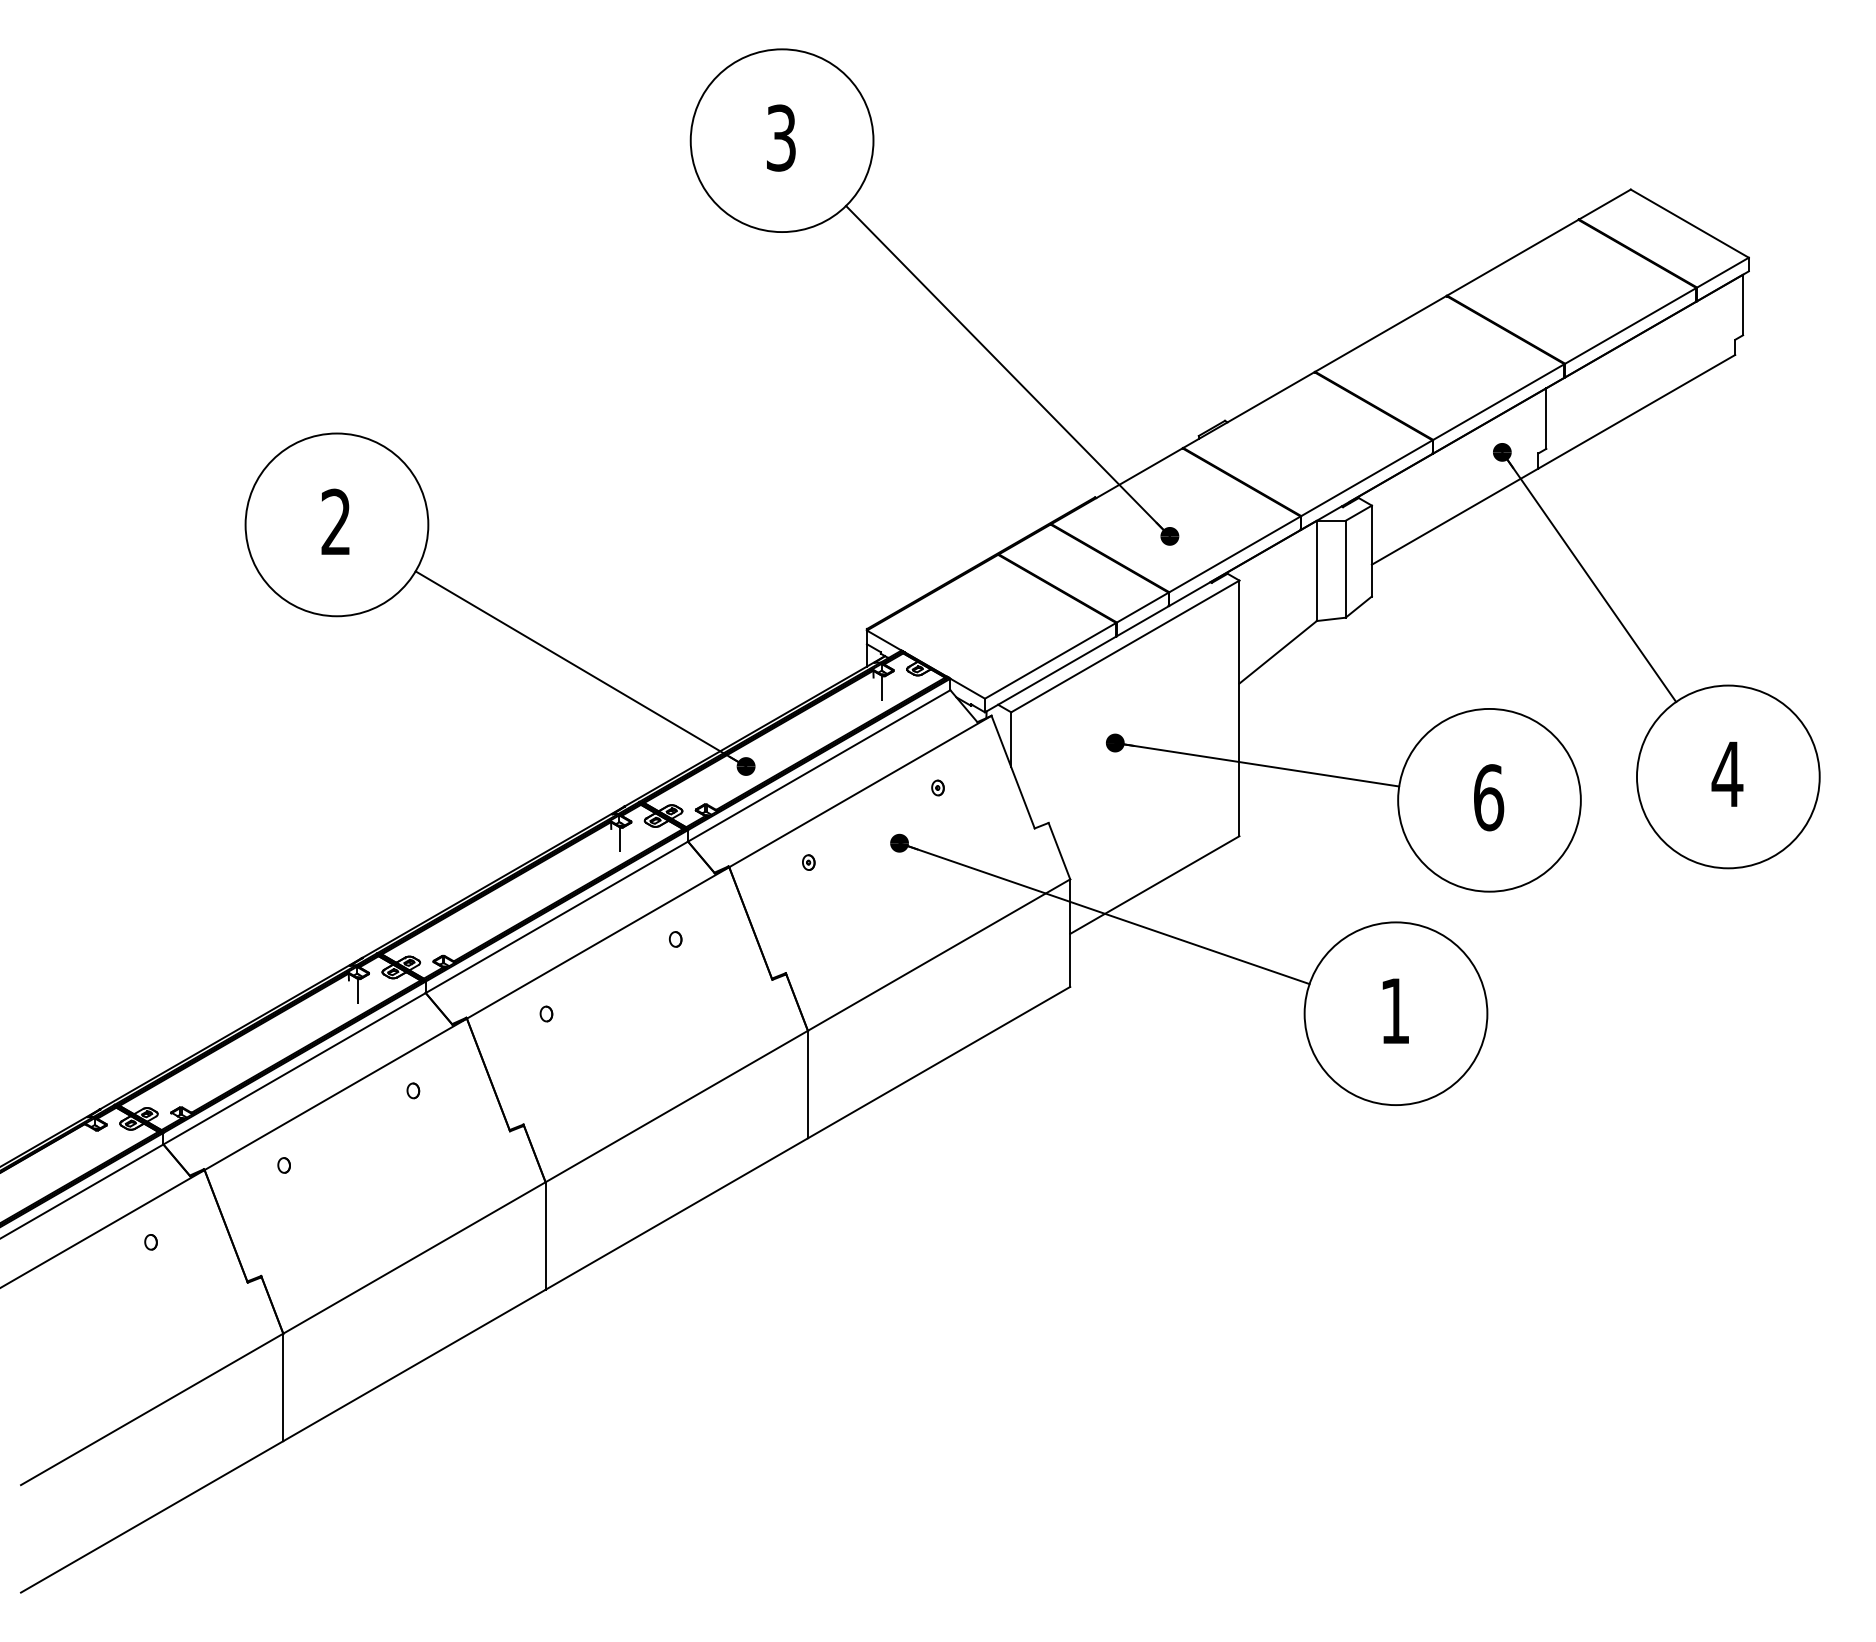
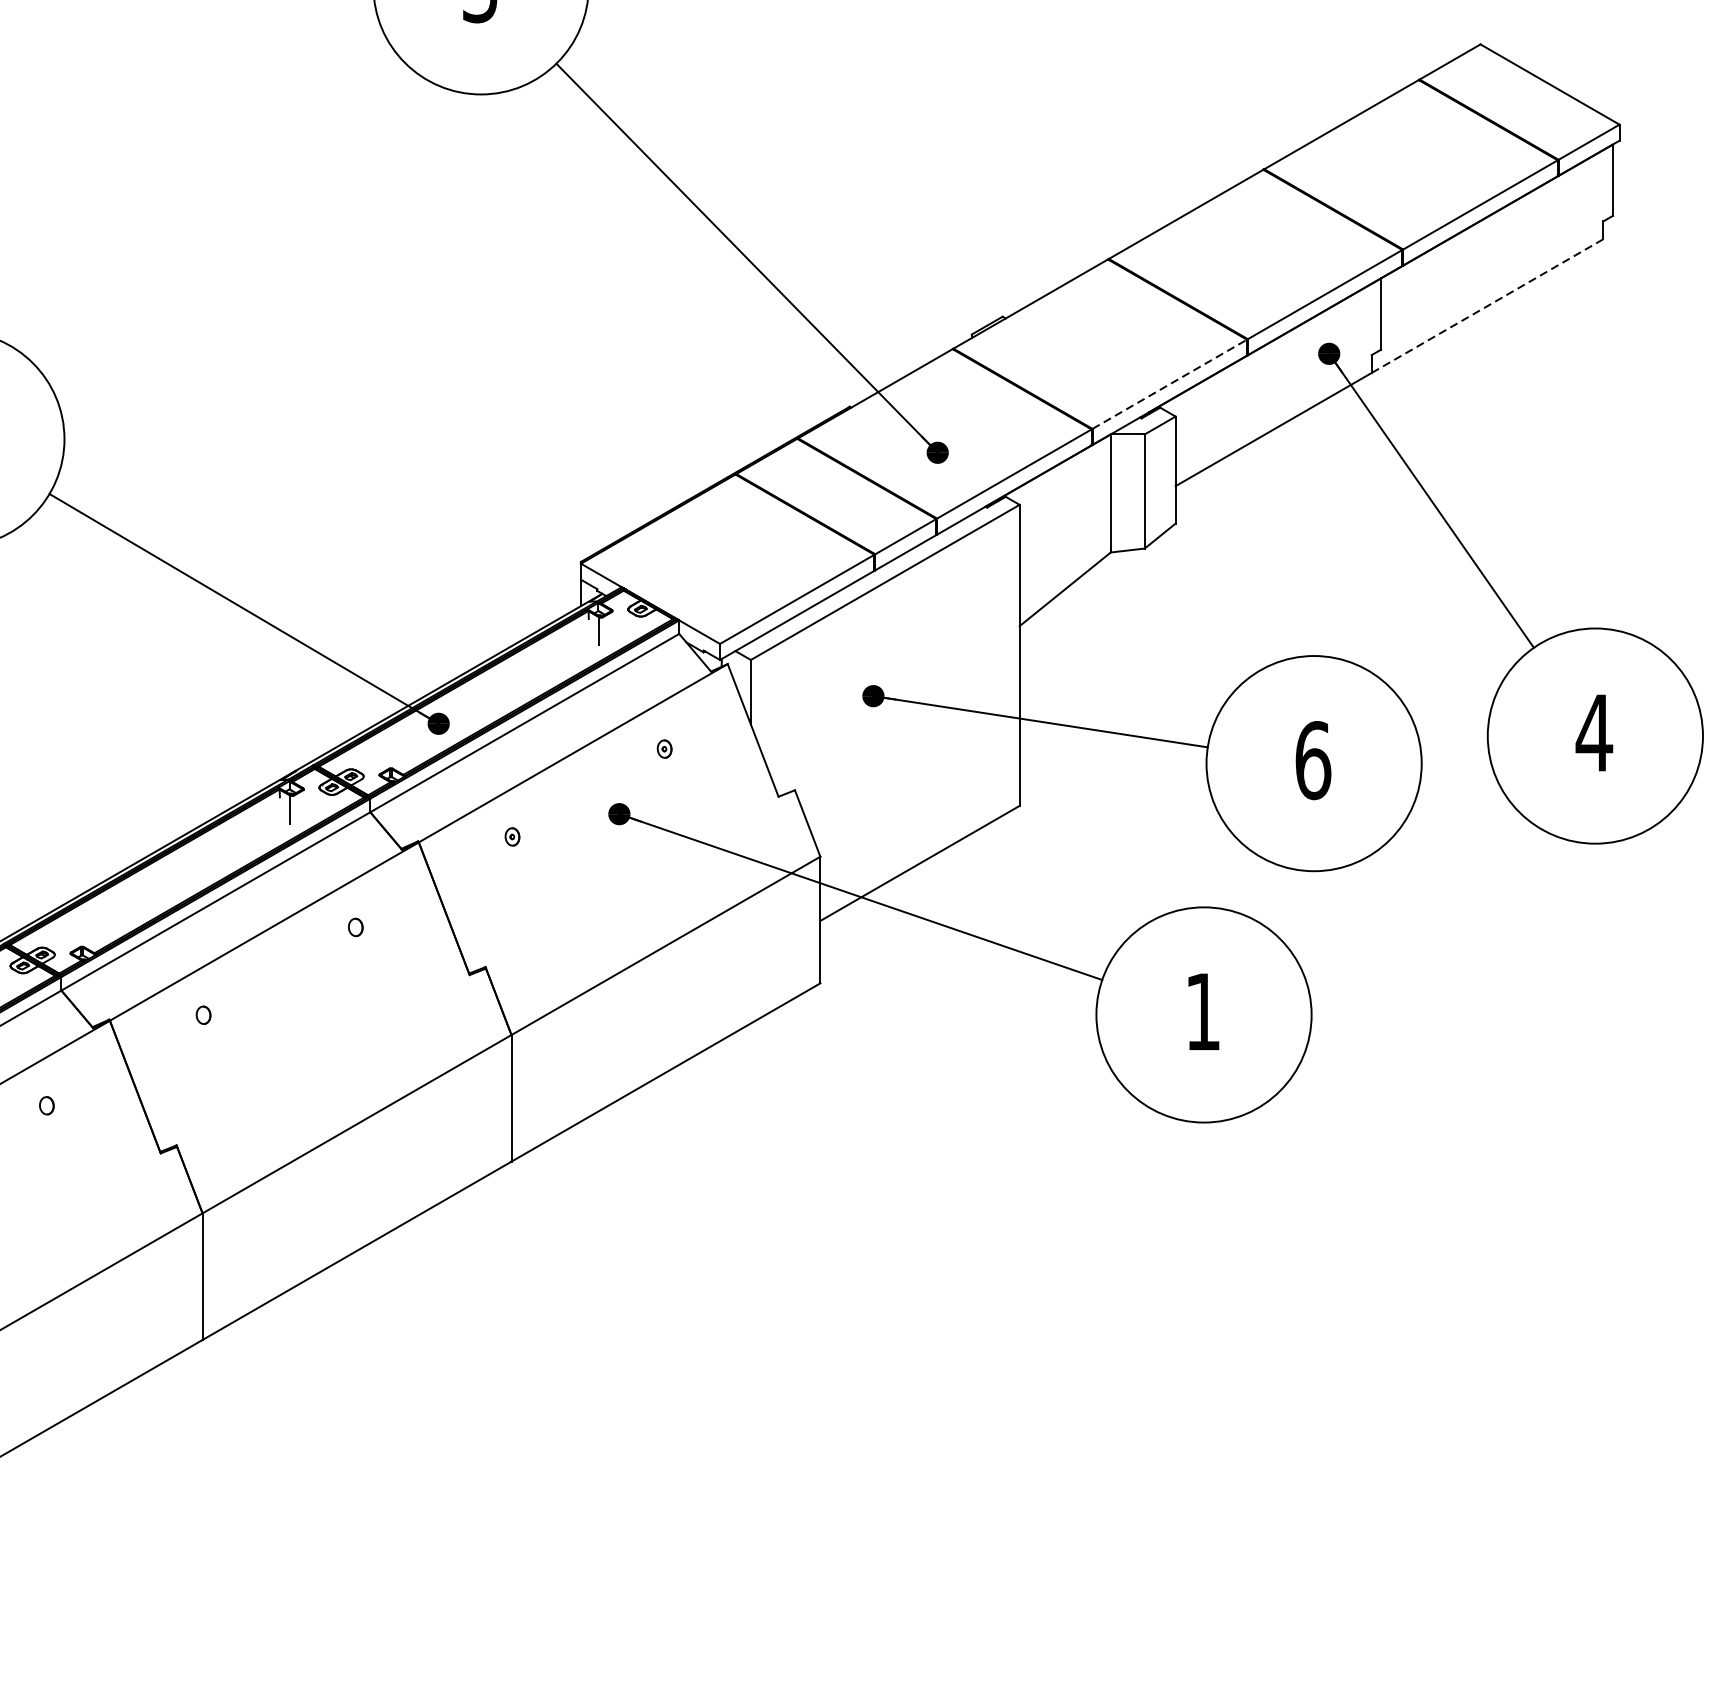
line: (1636, 411) -> (1487, 305), solid -> dashed
line: (1366, 478) -> (1169, 384), solid -> dashed

